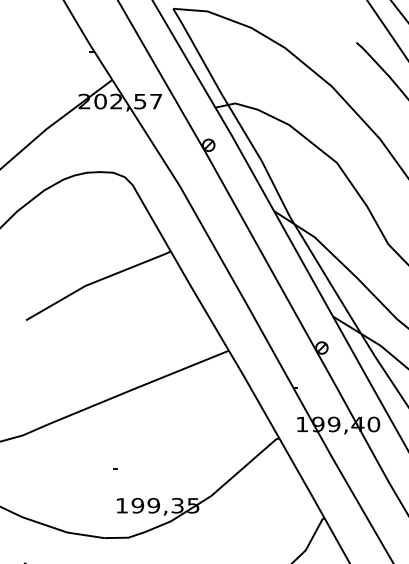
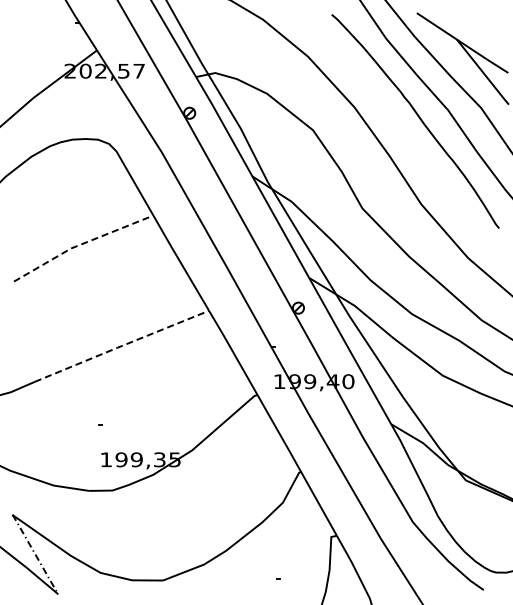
line: (96, 281) -> (81, 244), solid -> dashed
line: (138, 386) -> (122, 345), solid -> dashed

